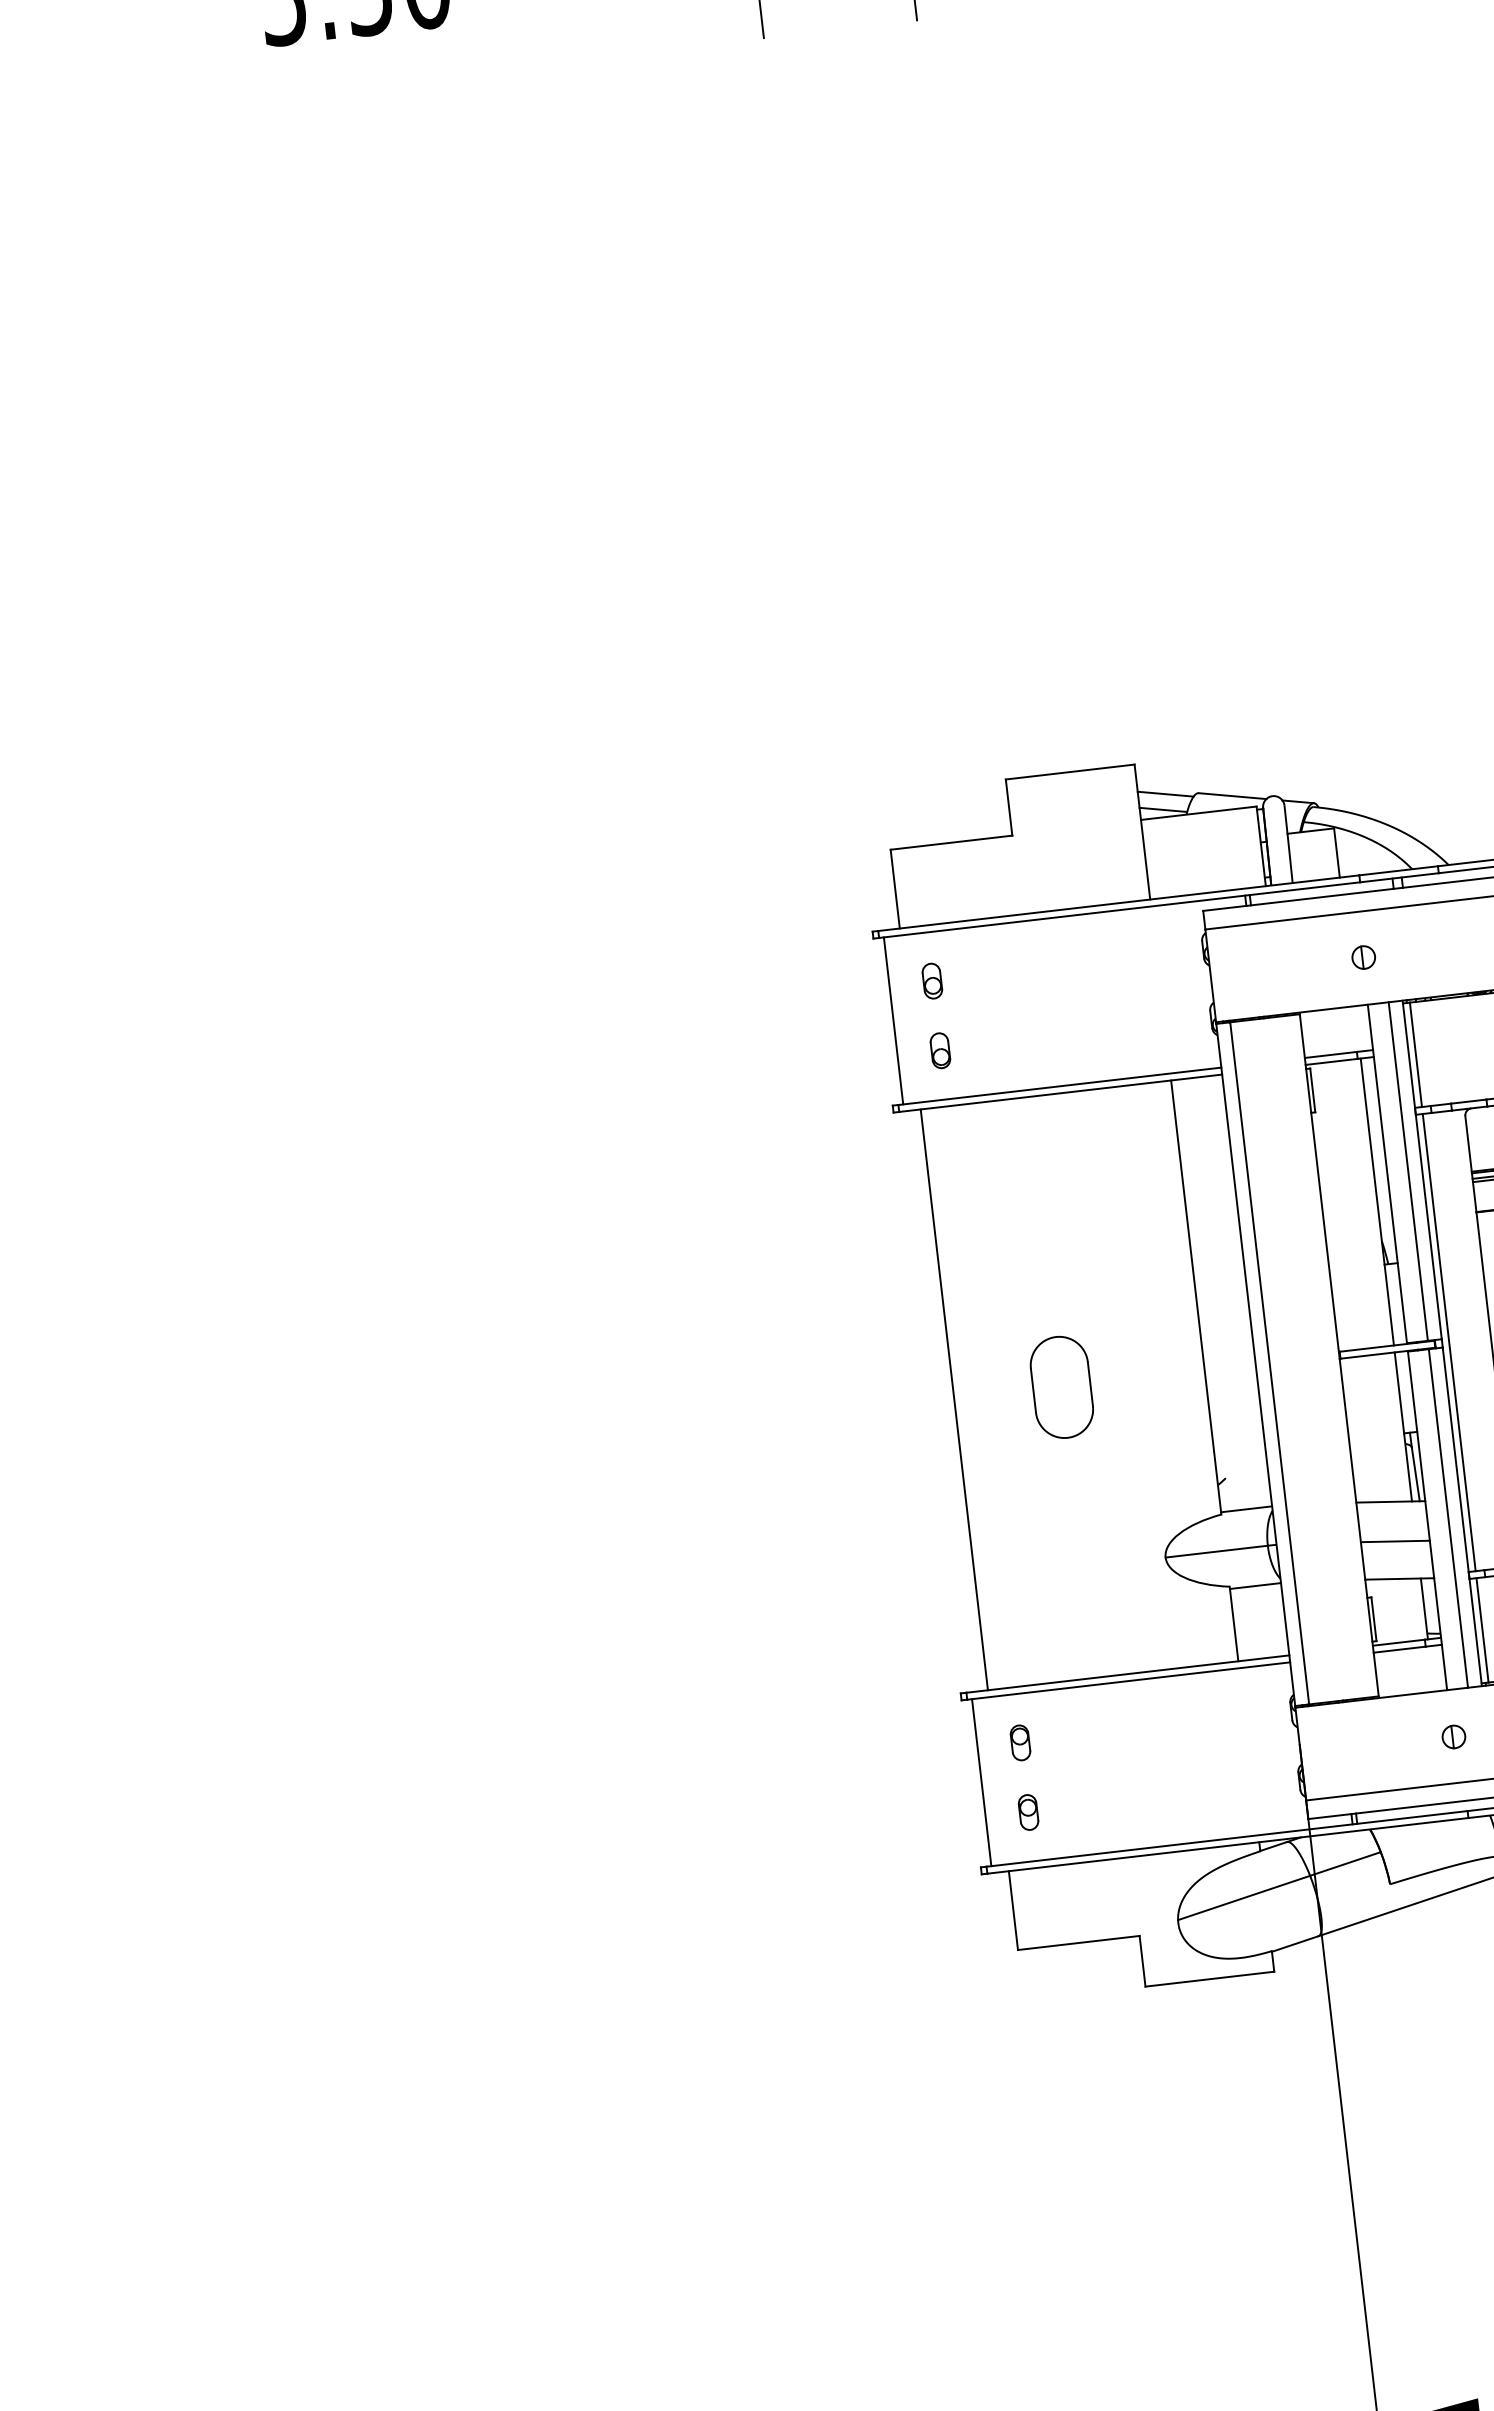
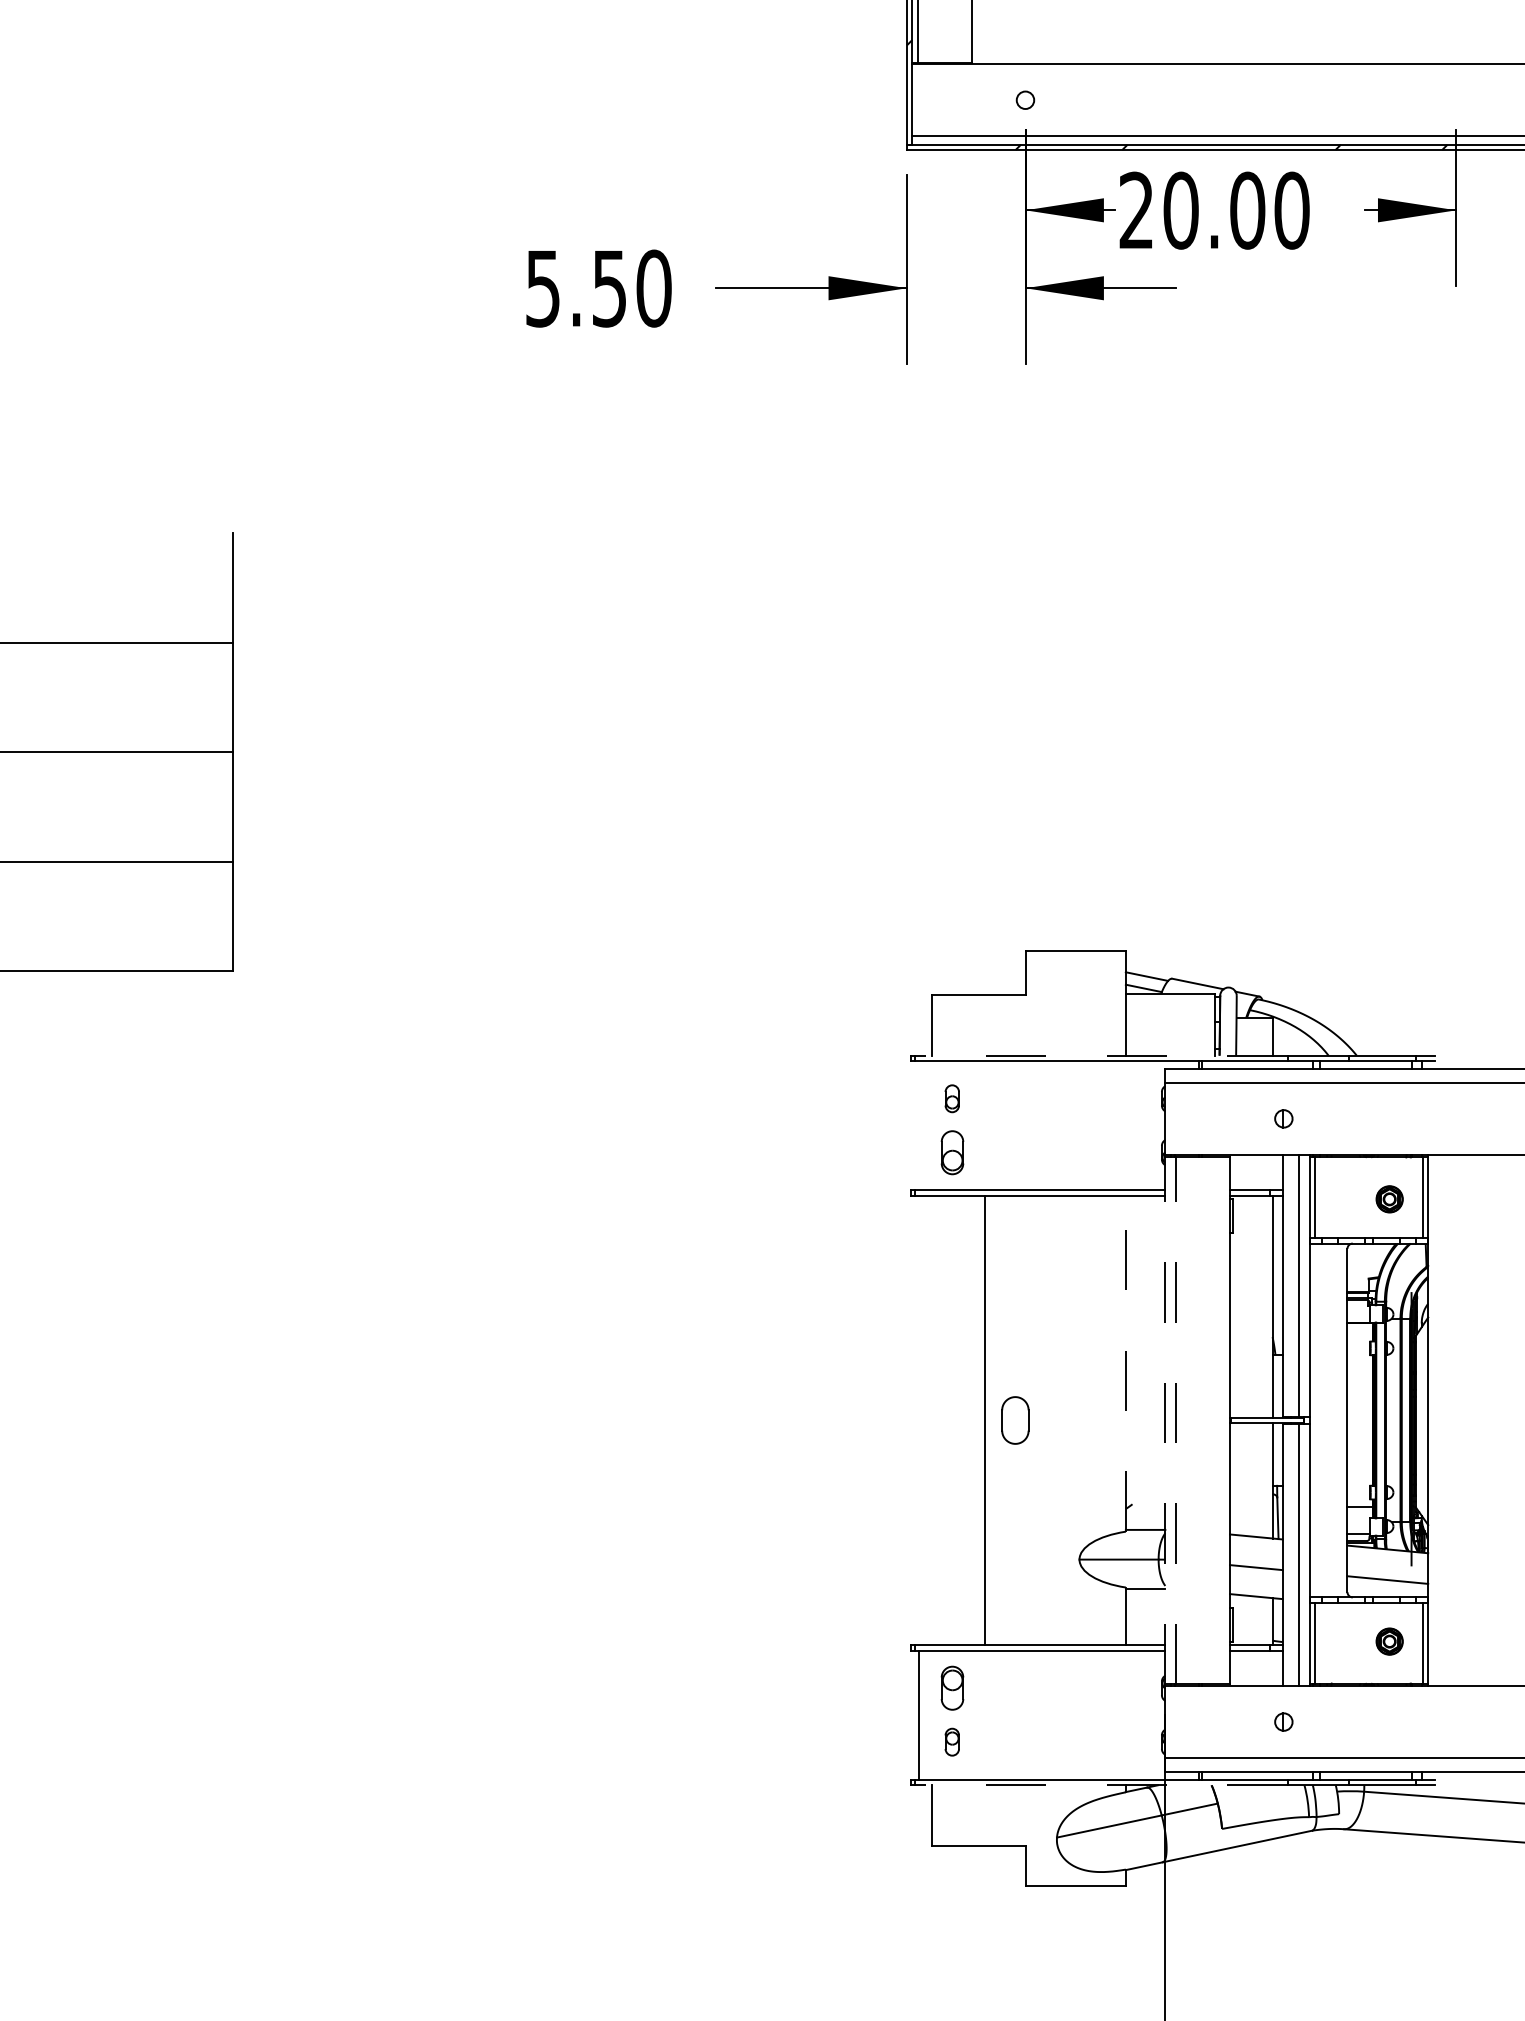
line: (1118, 902) -> (1101, 1055), solid -> dashed
line: (893, 1020) -> (919, 1125), removed
part: (939, 1050) -> (951, 1152), size x1.6
line: (1195, 1297) -> (1125, 1363), solid -> dashed
line: (1449, 1342) -> (1315, 1420), removed
line: (1270, 1363) -> (1176, 1420), solid -> dashed
line: (1255, 1364) -> (1165, 1420), solid -> dashed
part: (1062, 1387) -> (1015, 1420), size x0.6
line: (954, 1399) -> (985, 1420), moved
part: (1019, 1743) -> (951, 1688), size x1.6
line: (1227, 1846) -> (1101, 1785), solid -> dashed

